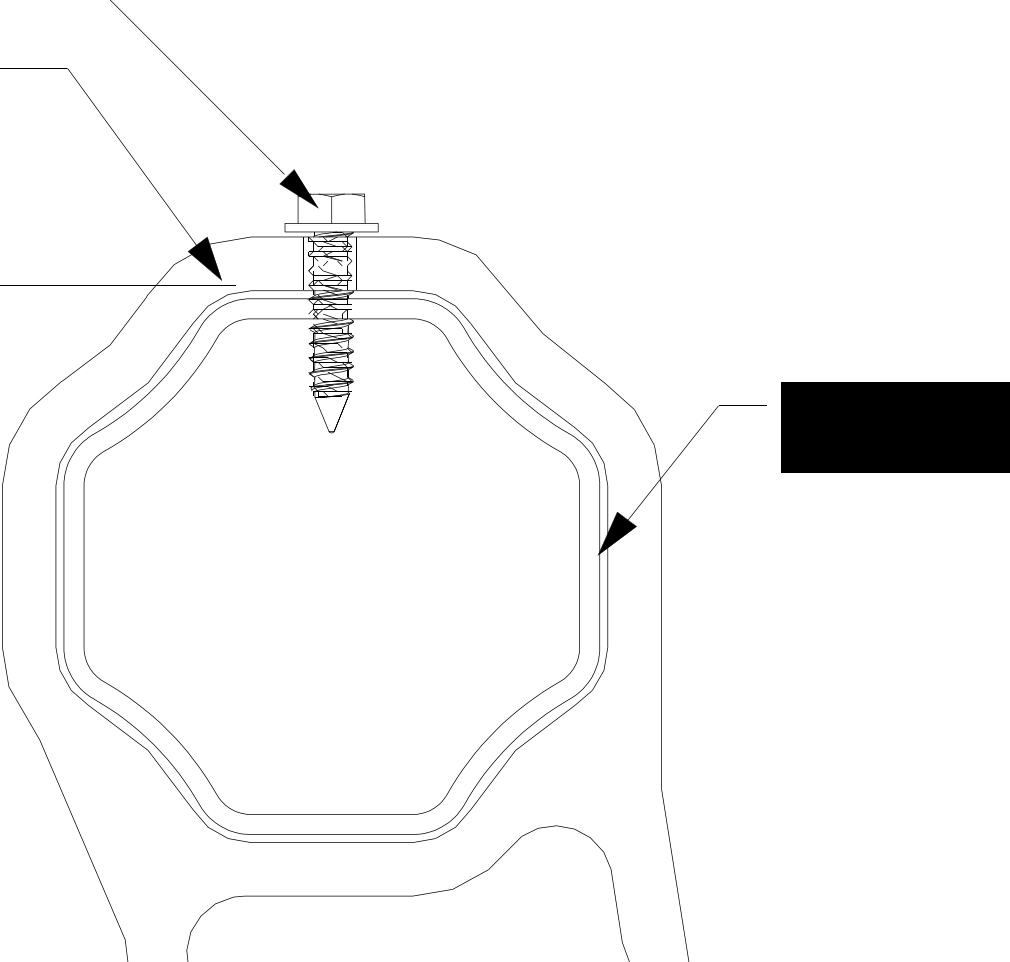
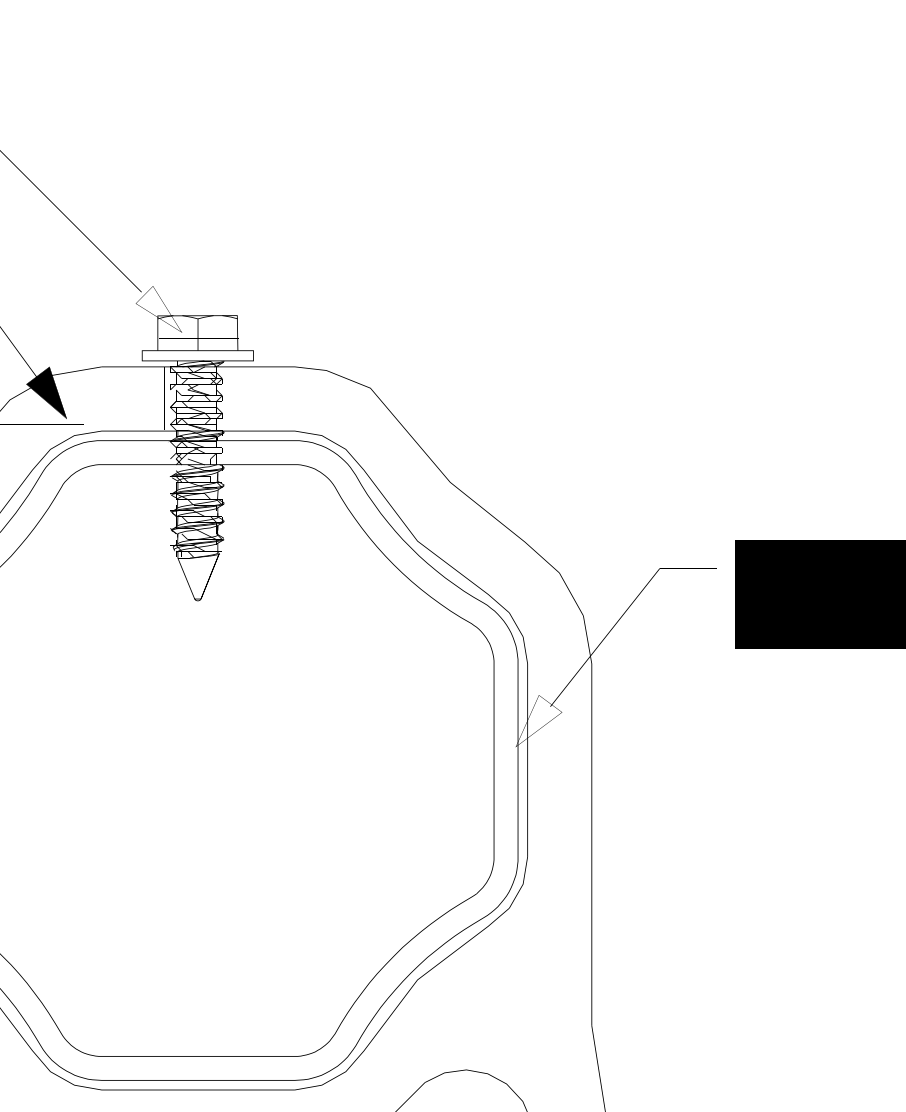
fill: (298, 188) -> (158, 308), removed
fill: (616, 533) -> (538, 720), removed

